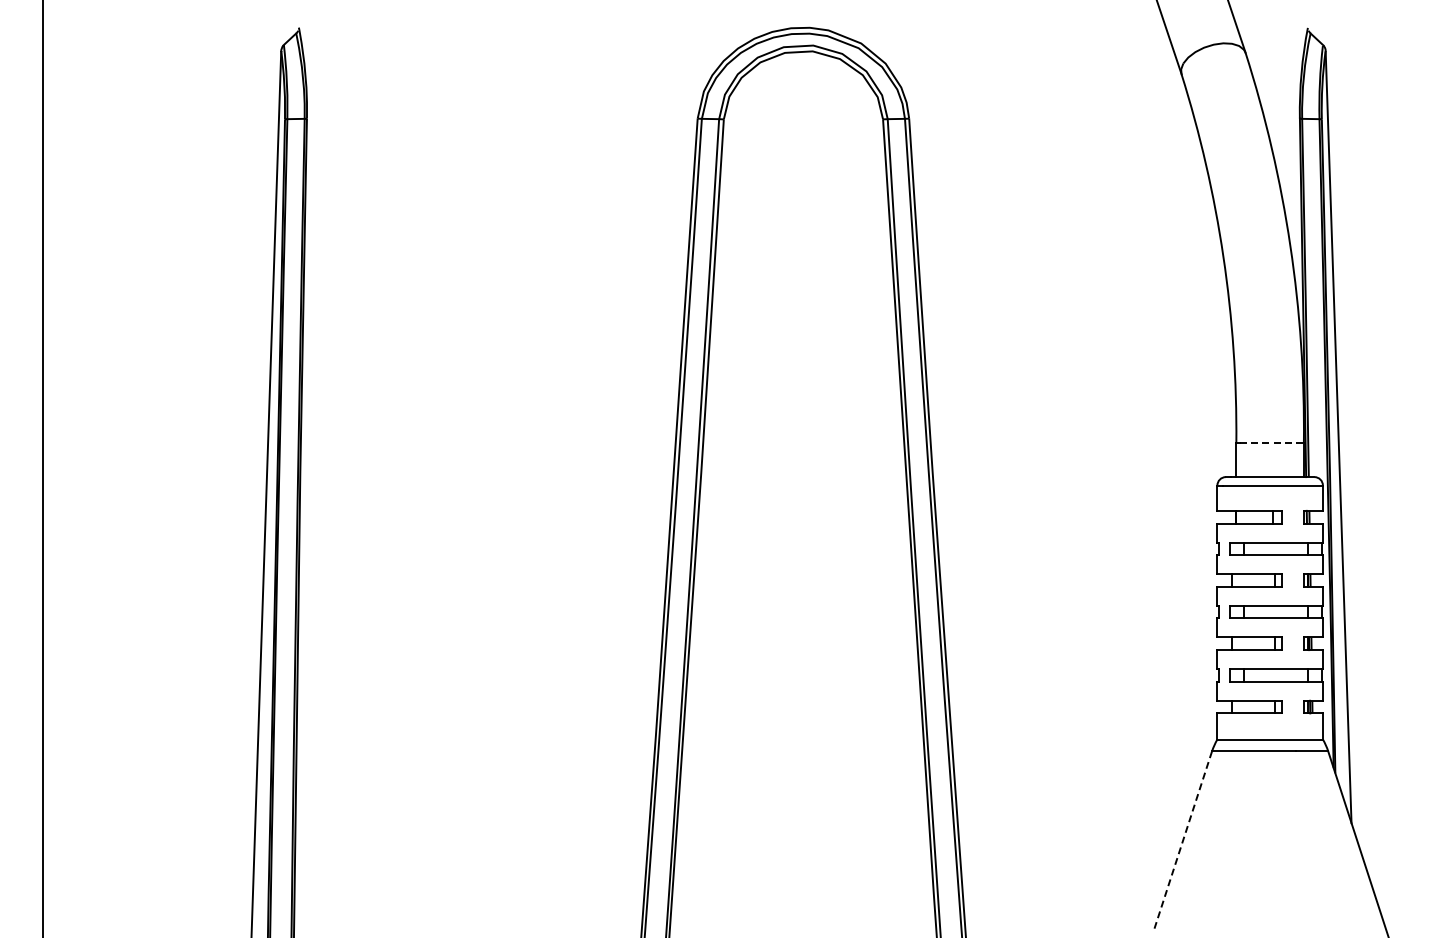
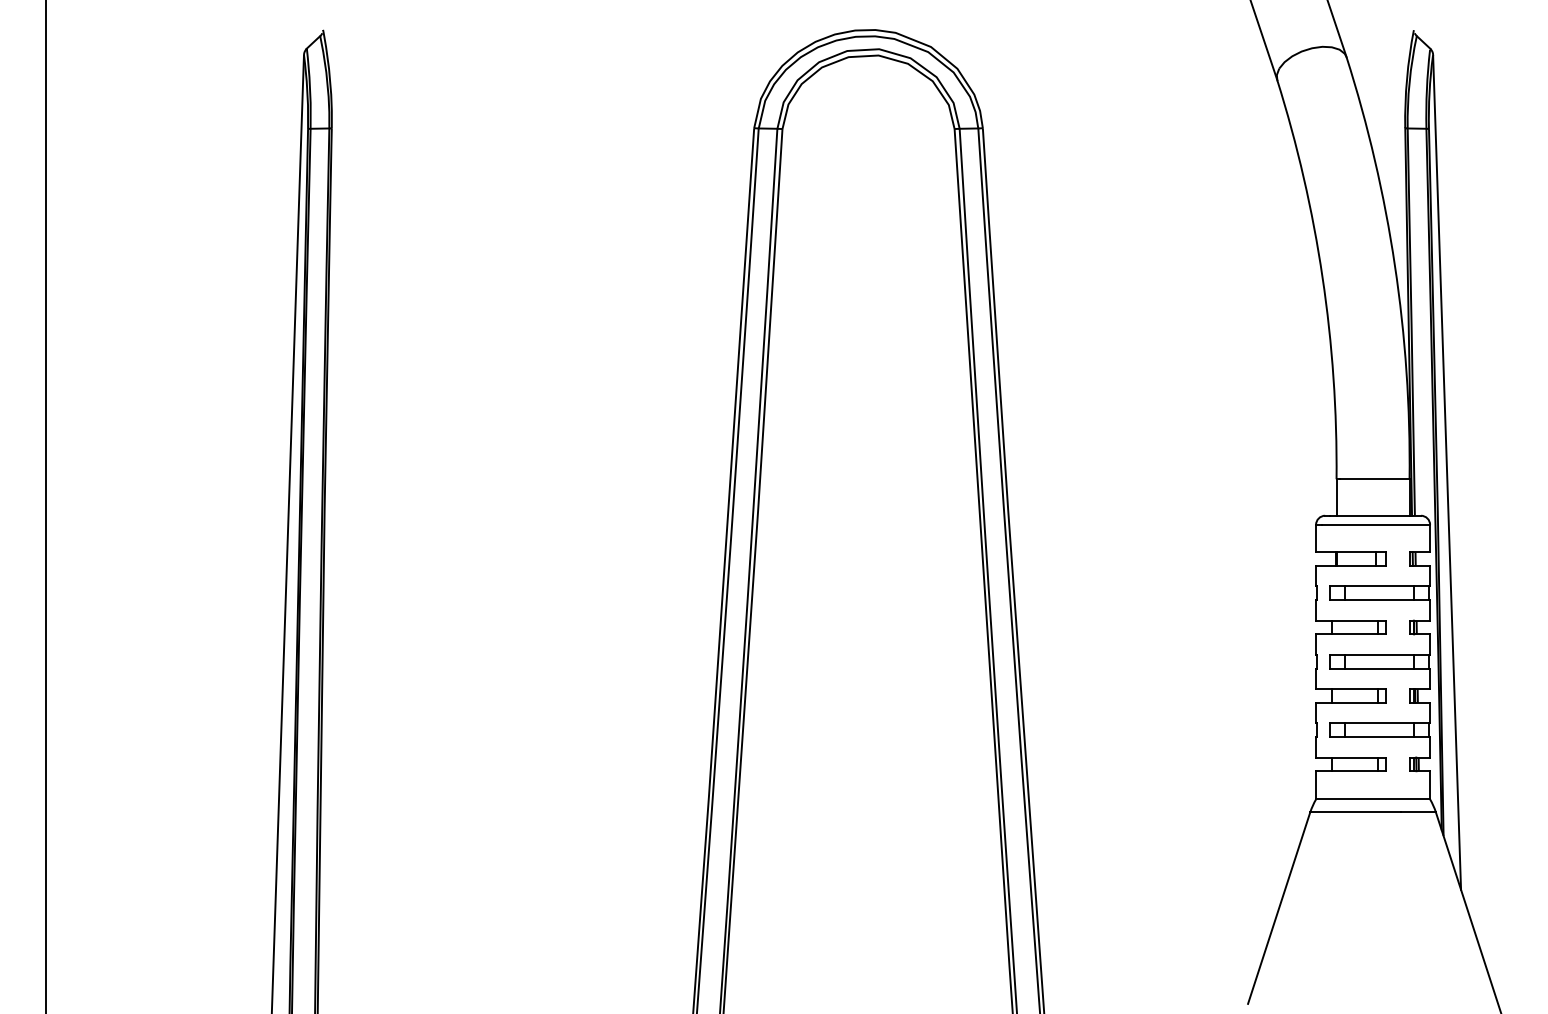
line: (1271, 443) -> (1374, 479), dashed -> solid
line: (1183, 840) -> (1279, 908), dashed -> solid

